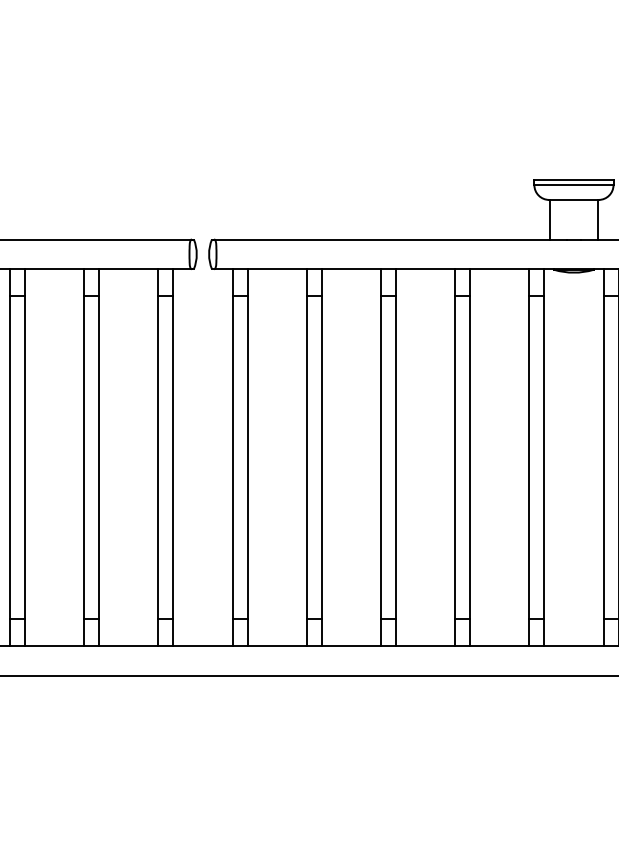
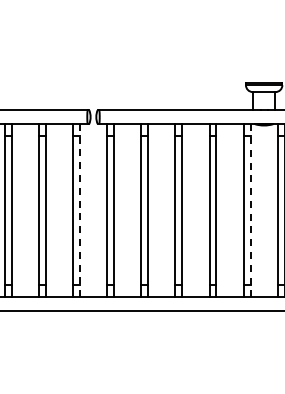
line: (172, 457) -> (79, 210), solid -> dashed
line: (544, 457) -> (250, 210), solid -> dashed

